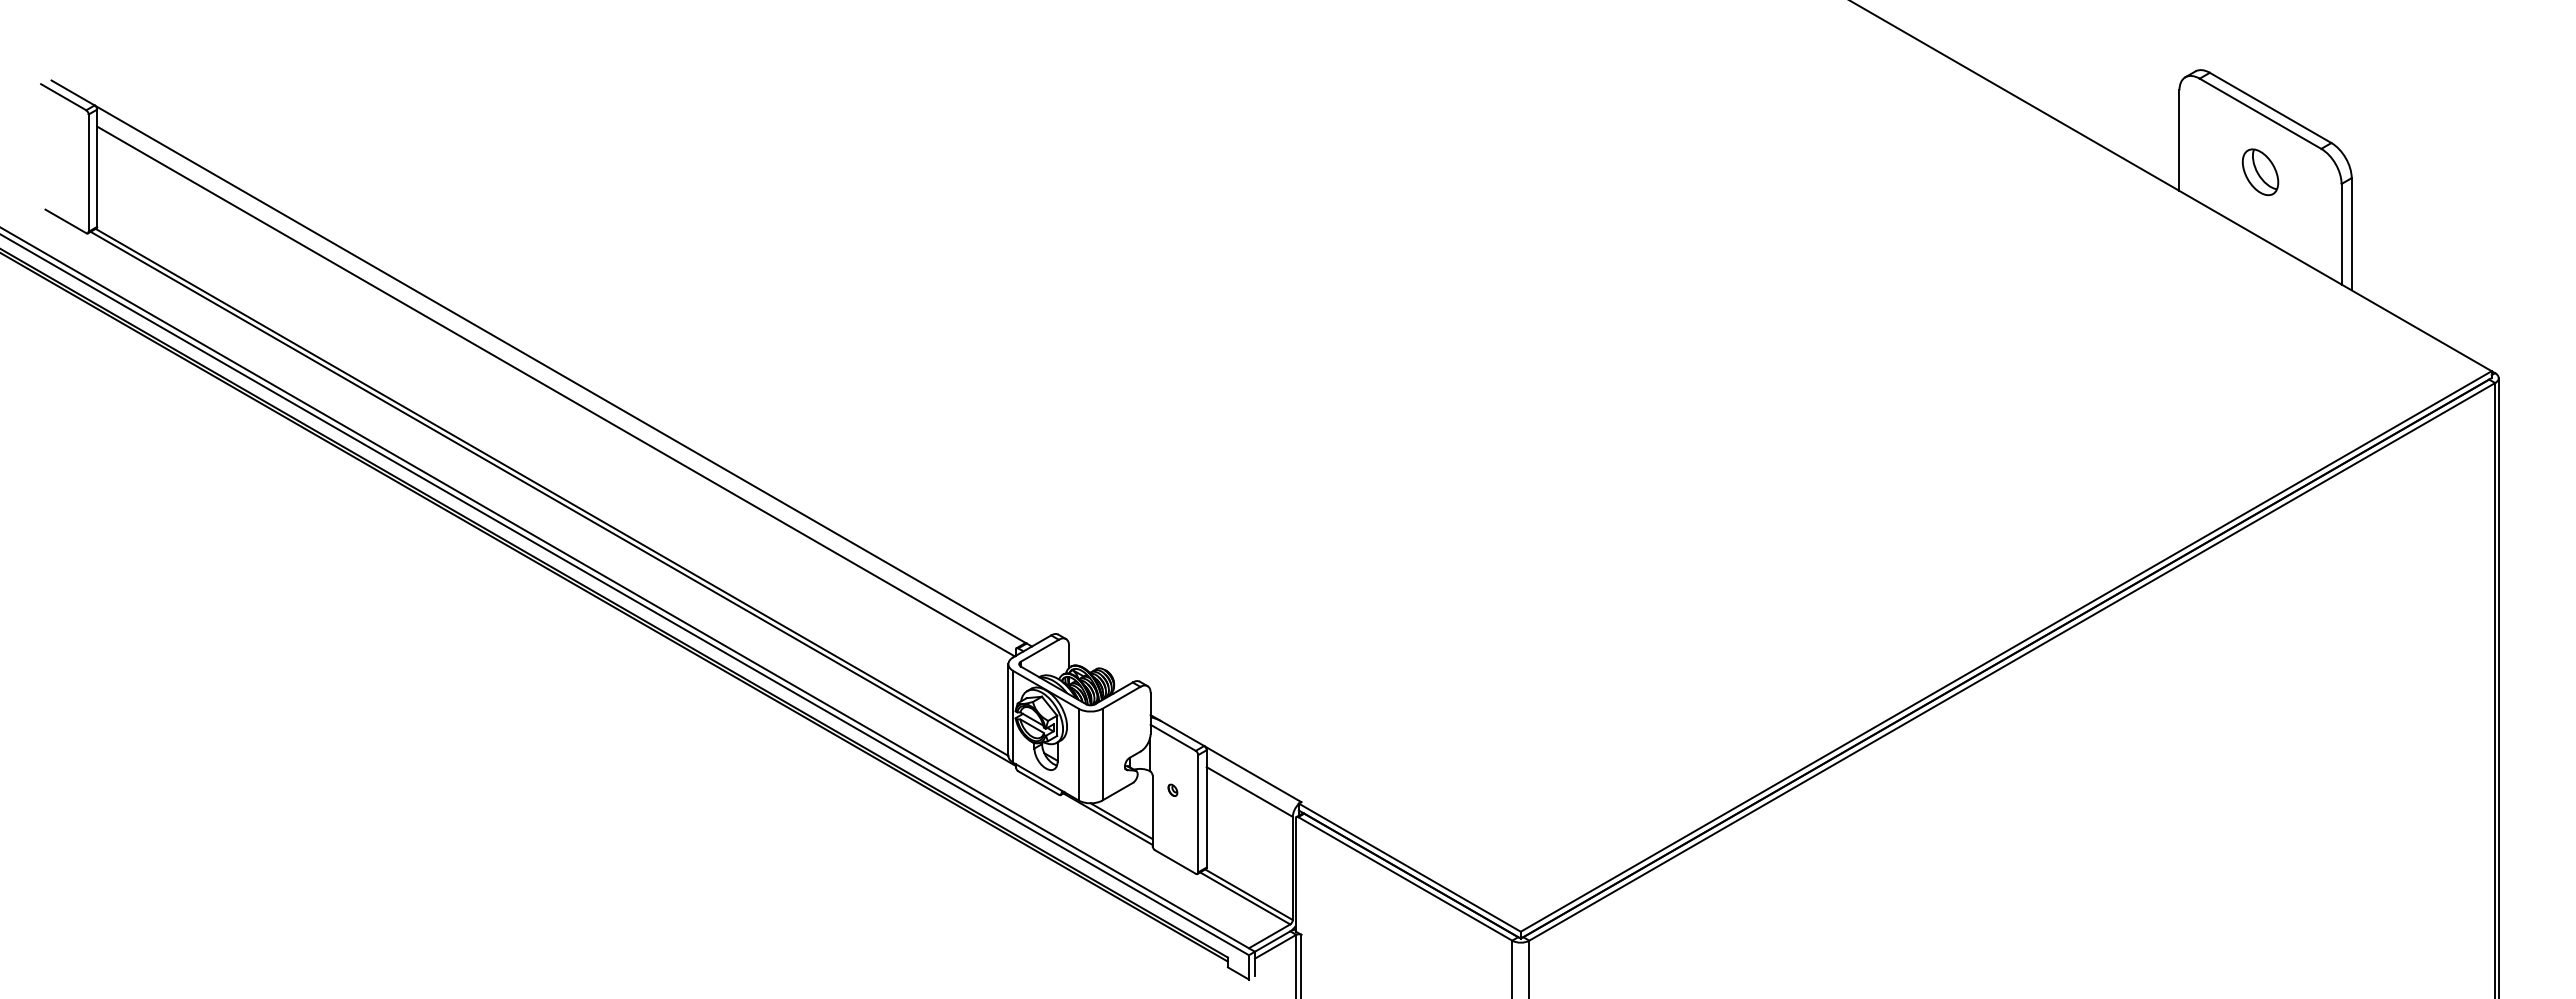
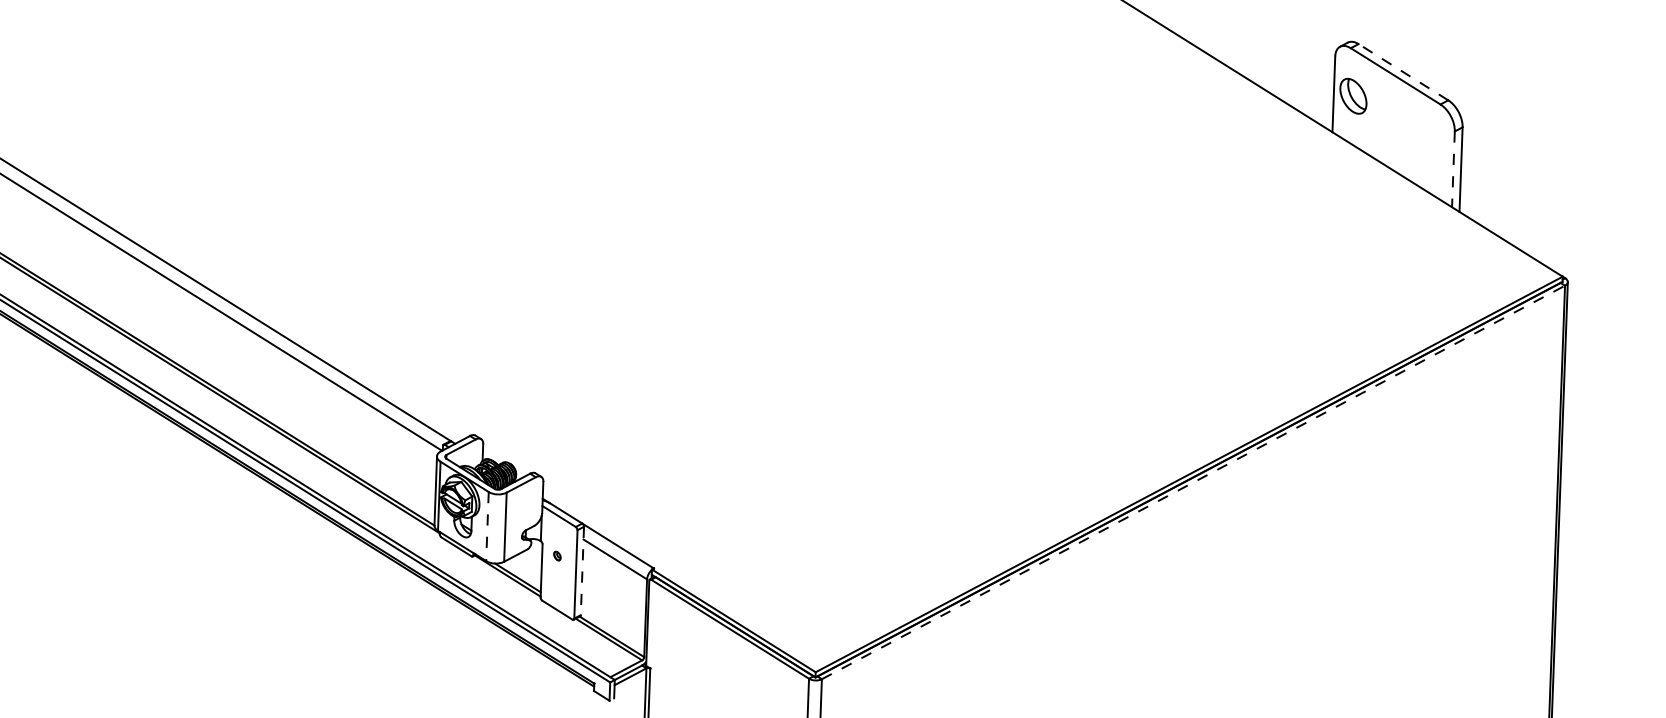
line: (2270, 107) -> (1403, 71), solid -> dashed
part: (2260, 172) -> (1353, 96), moved
line: (2341, 234) -> (1453, 169), solid -> dashed
line: (2012, 661) -> (1193, 482), solid -> dashed
line: (1078, 754) -> (487, 526), solid -> dashed
line: (1206, 808) -> (582, 570), solid -> dashed

